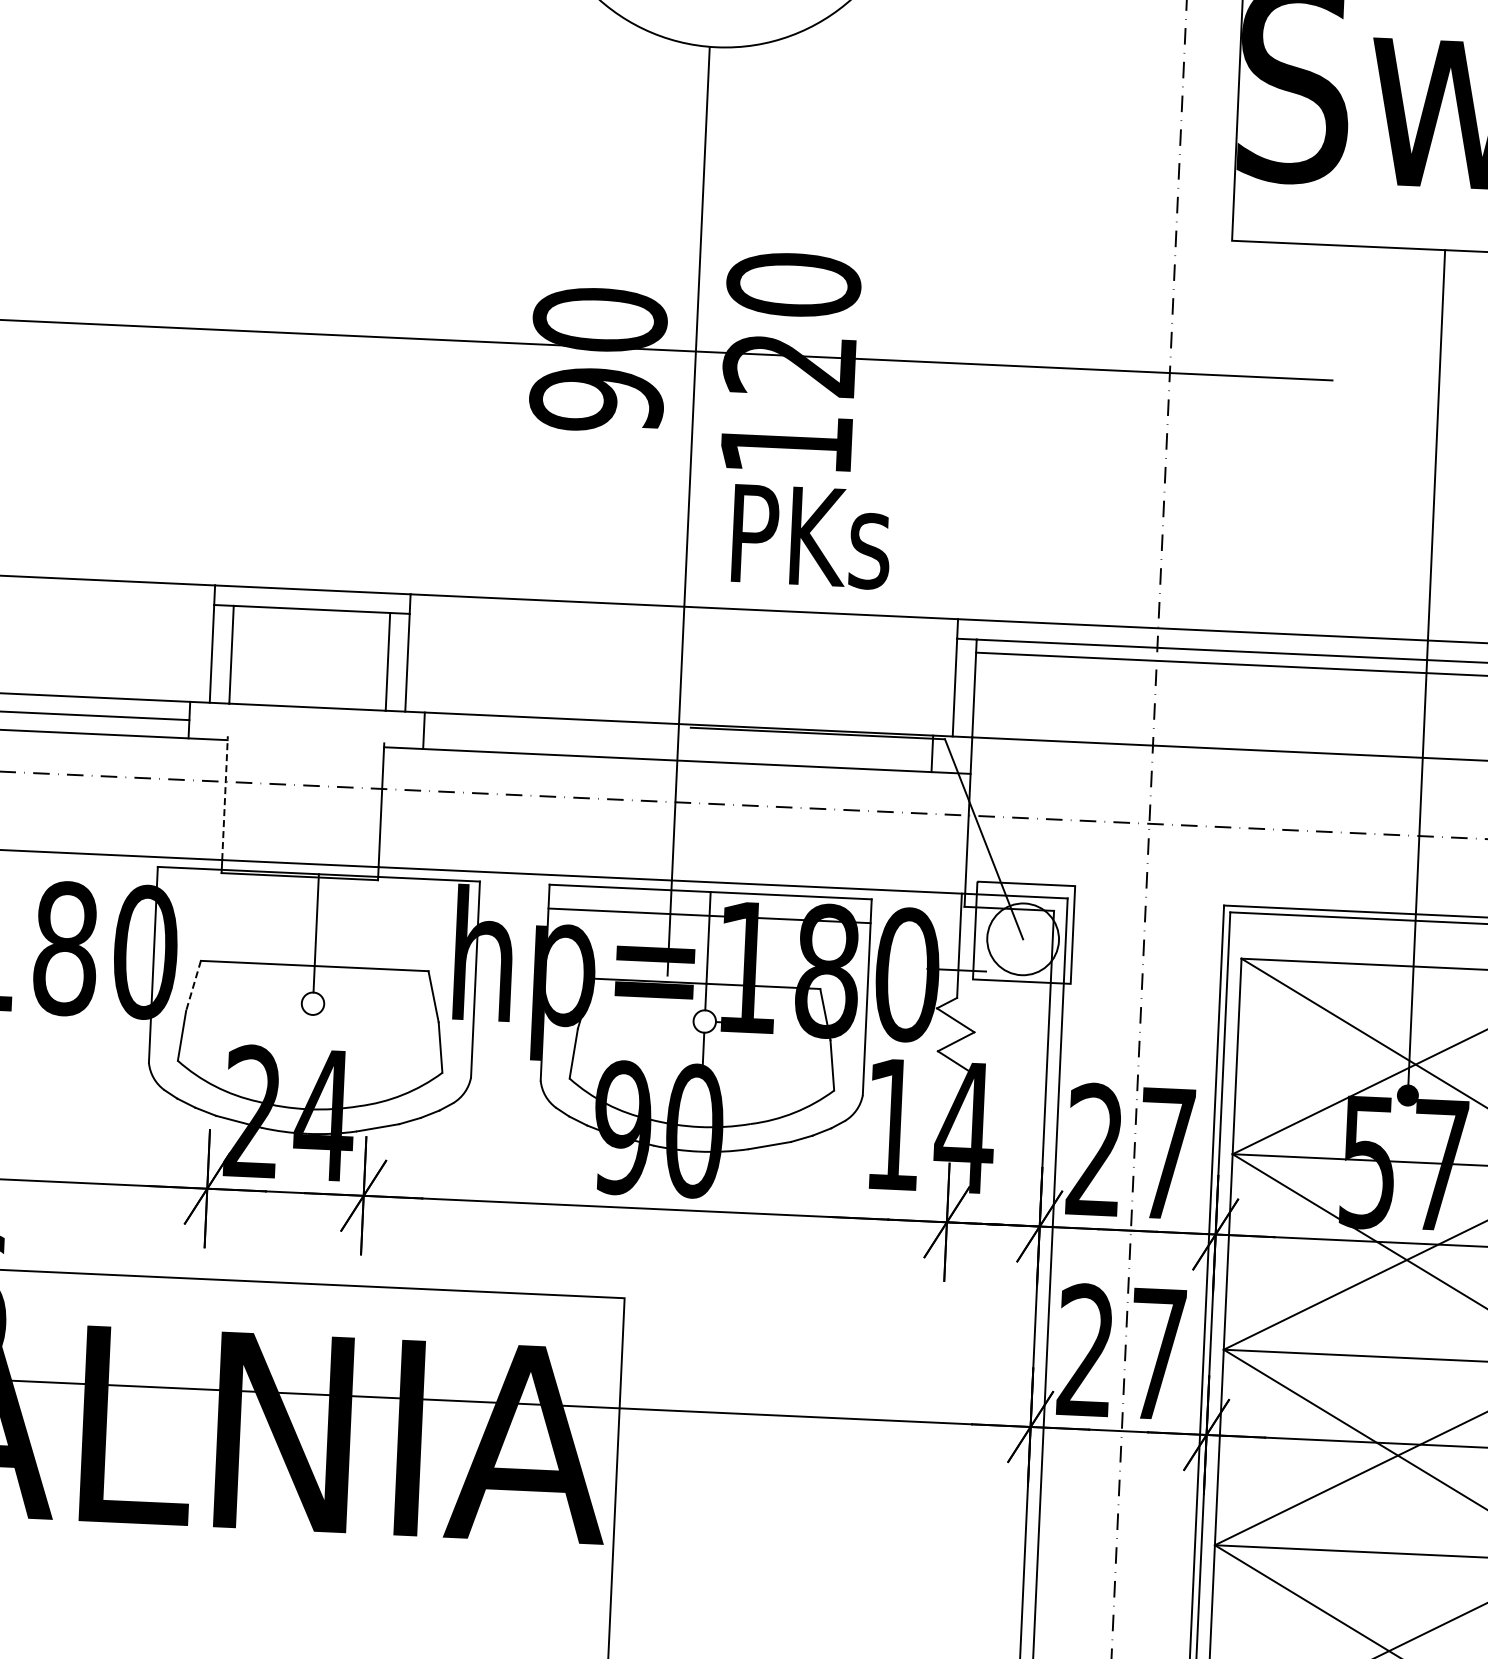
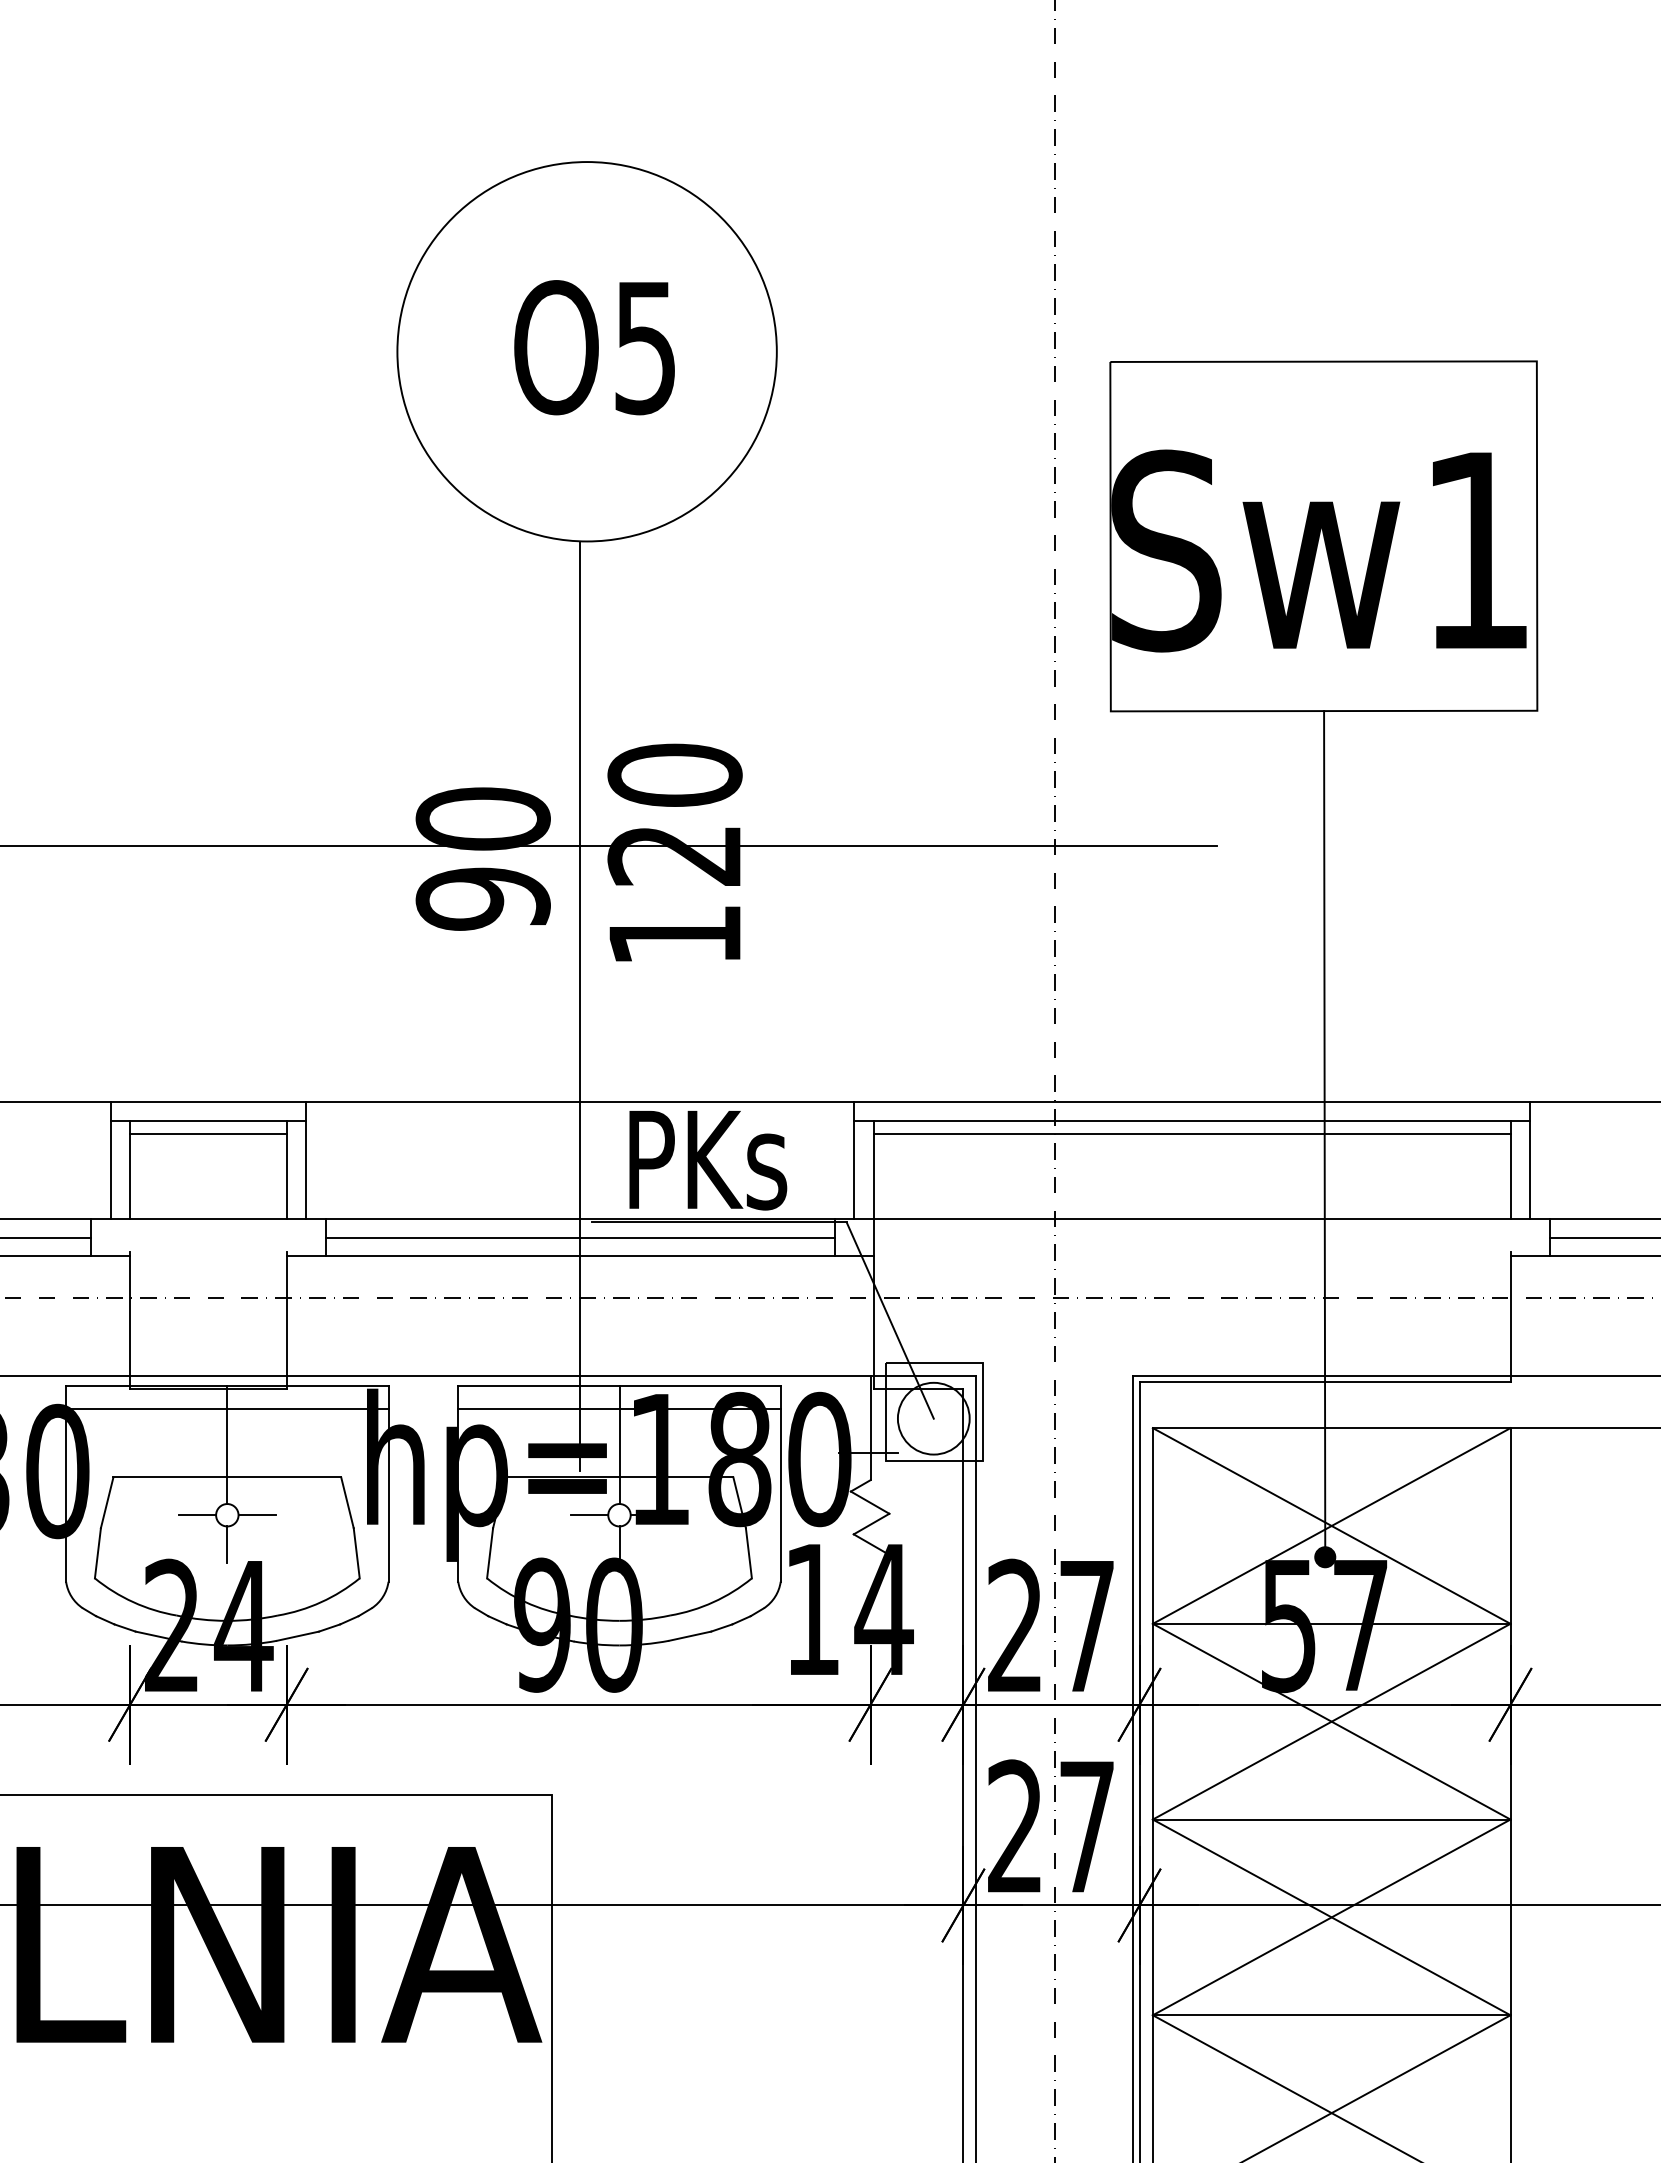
text: (811, 537) -> (708, 1160), moved
line: (311, 622) -> (208, 1134), added
line: (677, 742) -> (579, 1237), added
line: (225, 797) -> (130, 1313), dashed -> solid
line: (317, 898) -> (227, 1409), added
line: (193, 986) -> (107, 1503), dashed -> solid
line: (283, 1002) -> (197, 1515), added
line: (342, 1005) -> (256, 1515), added
line: (674, 1020) -> (589, 1515), added
line: (311, 1032) -> (227, 1544), added

